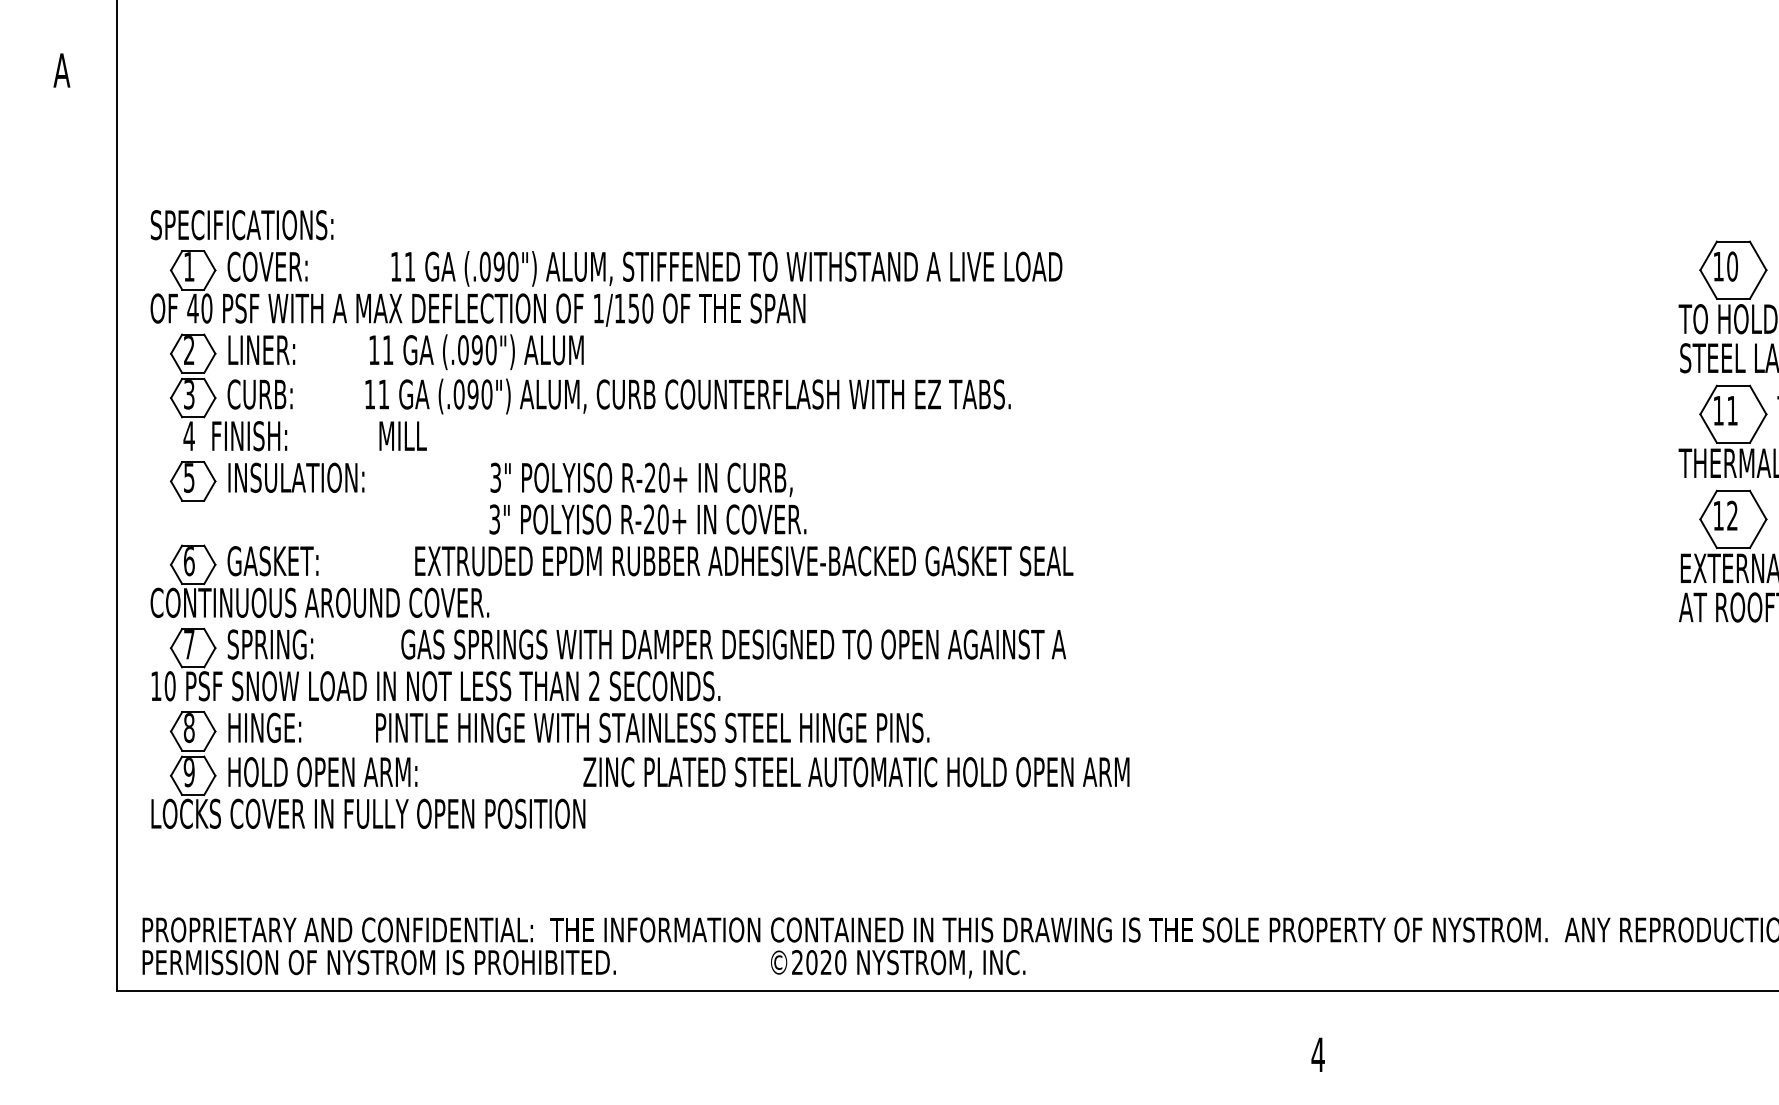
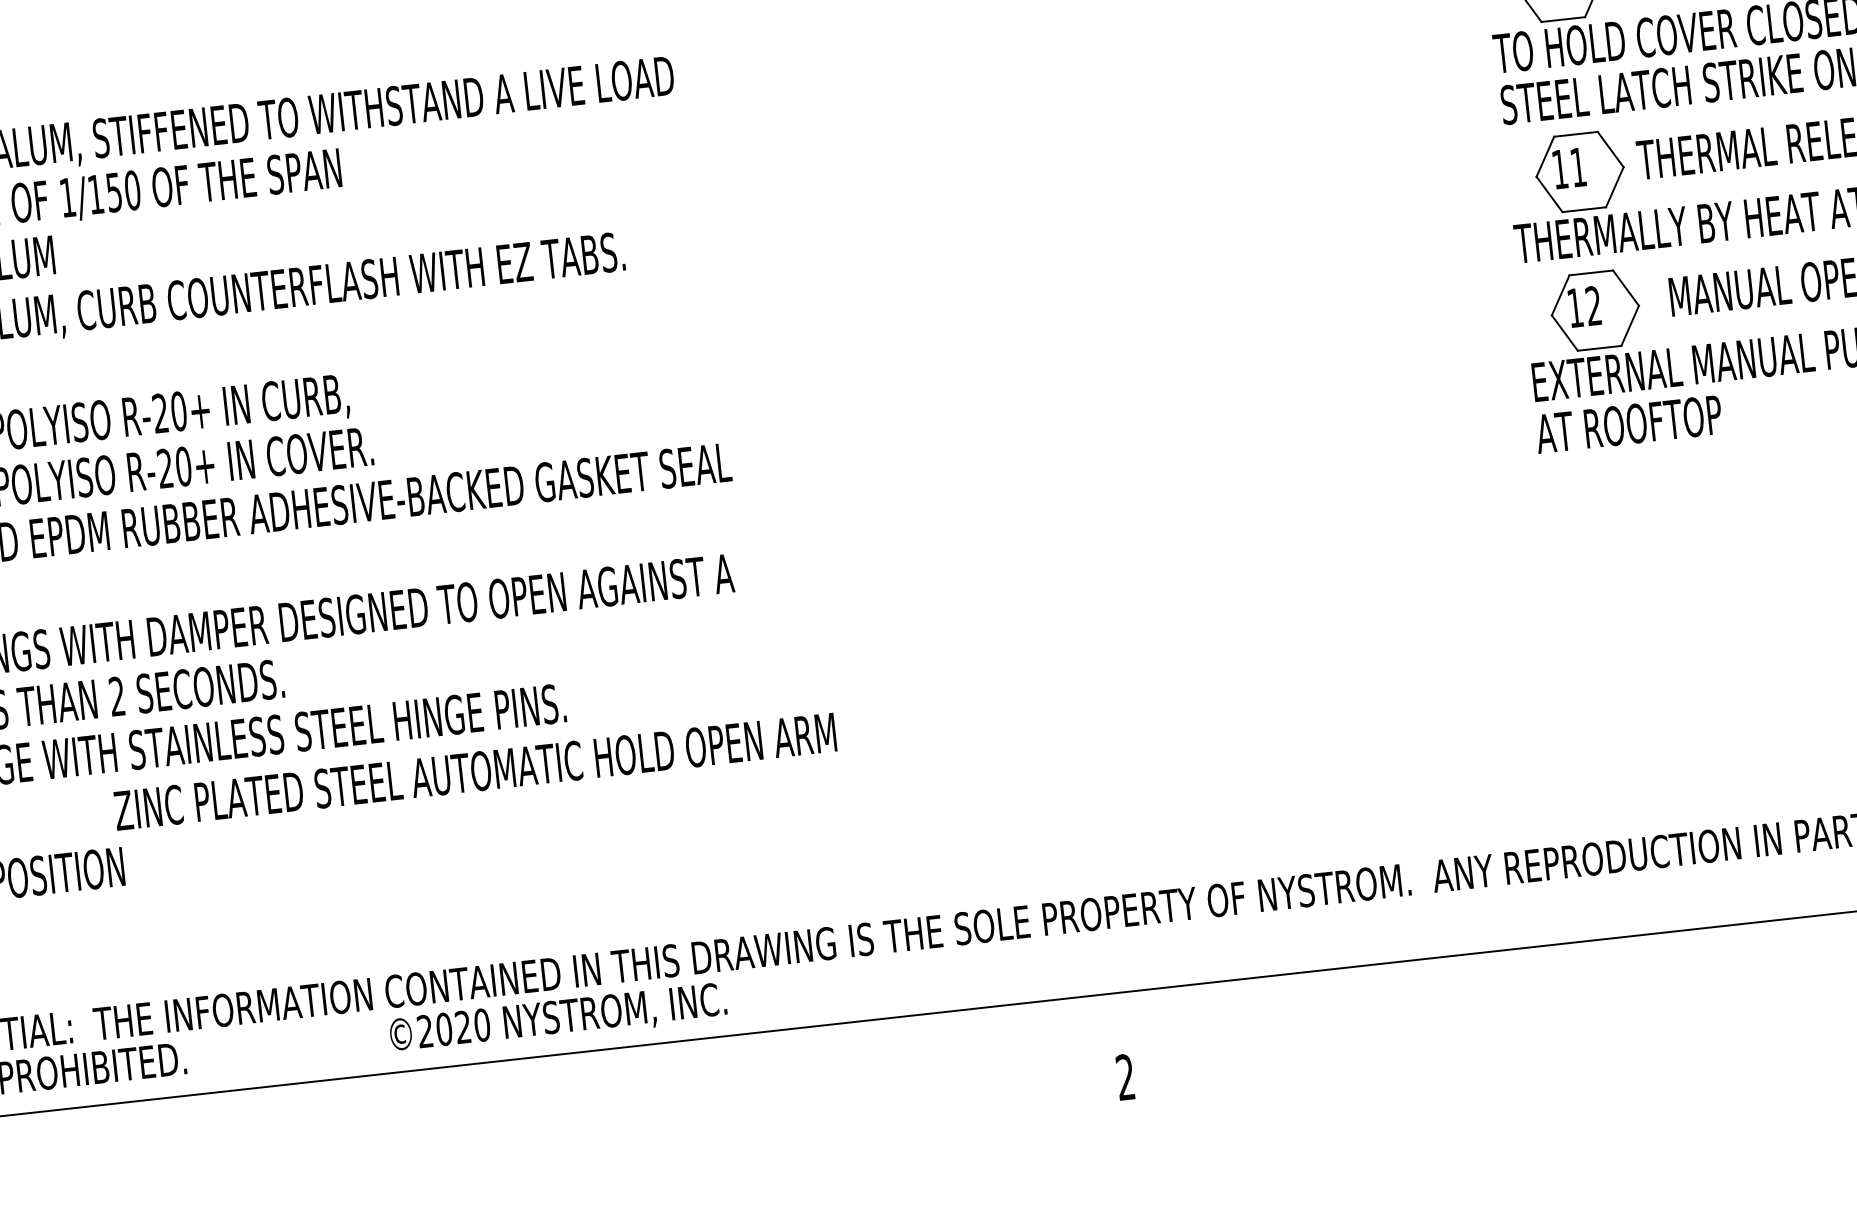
text: (1317, 1054) -> (1124, 1077), 4 -> 2

